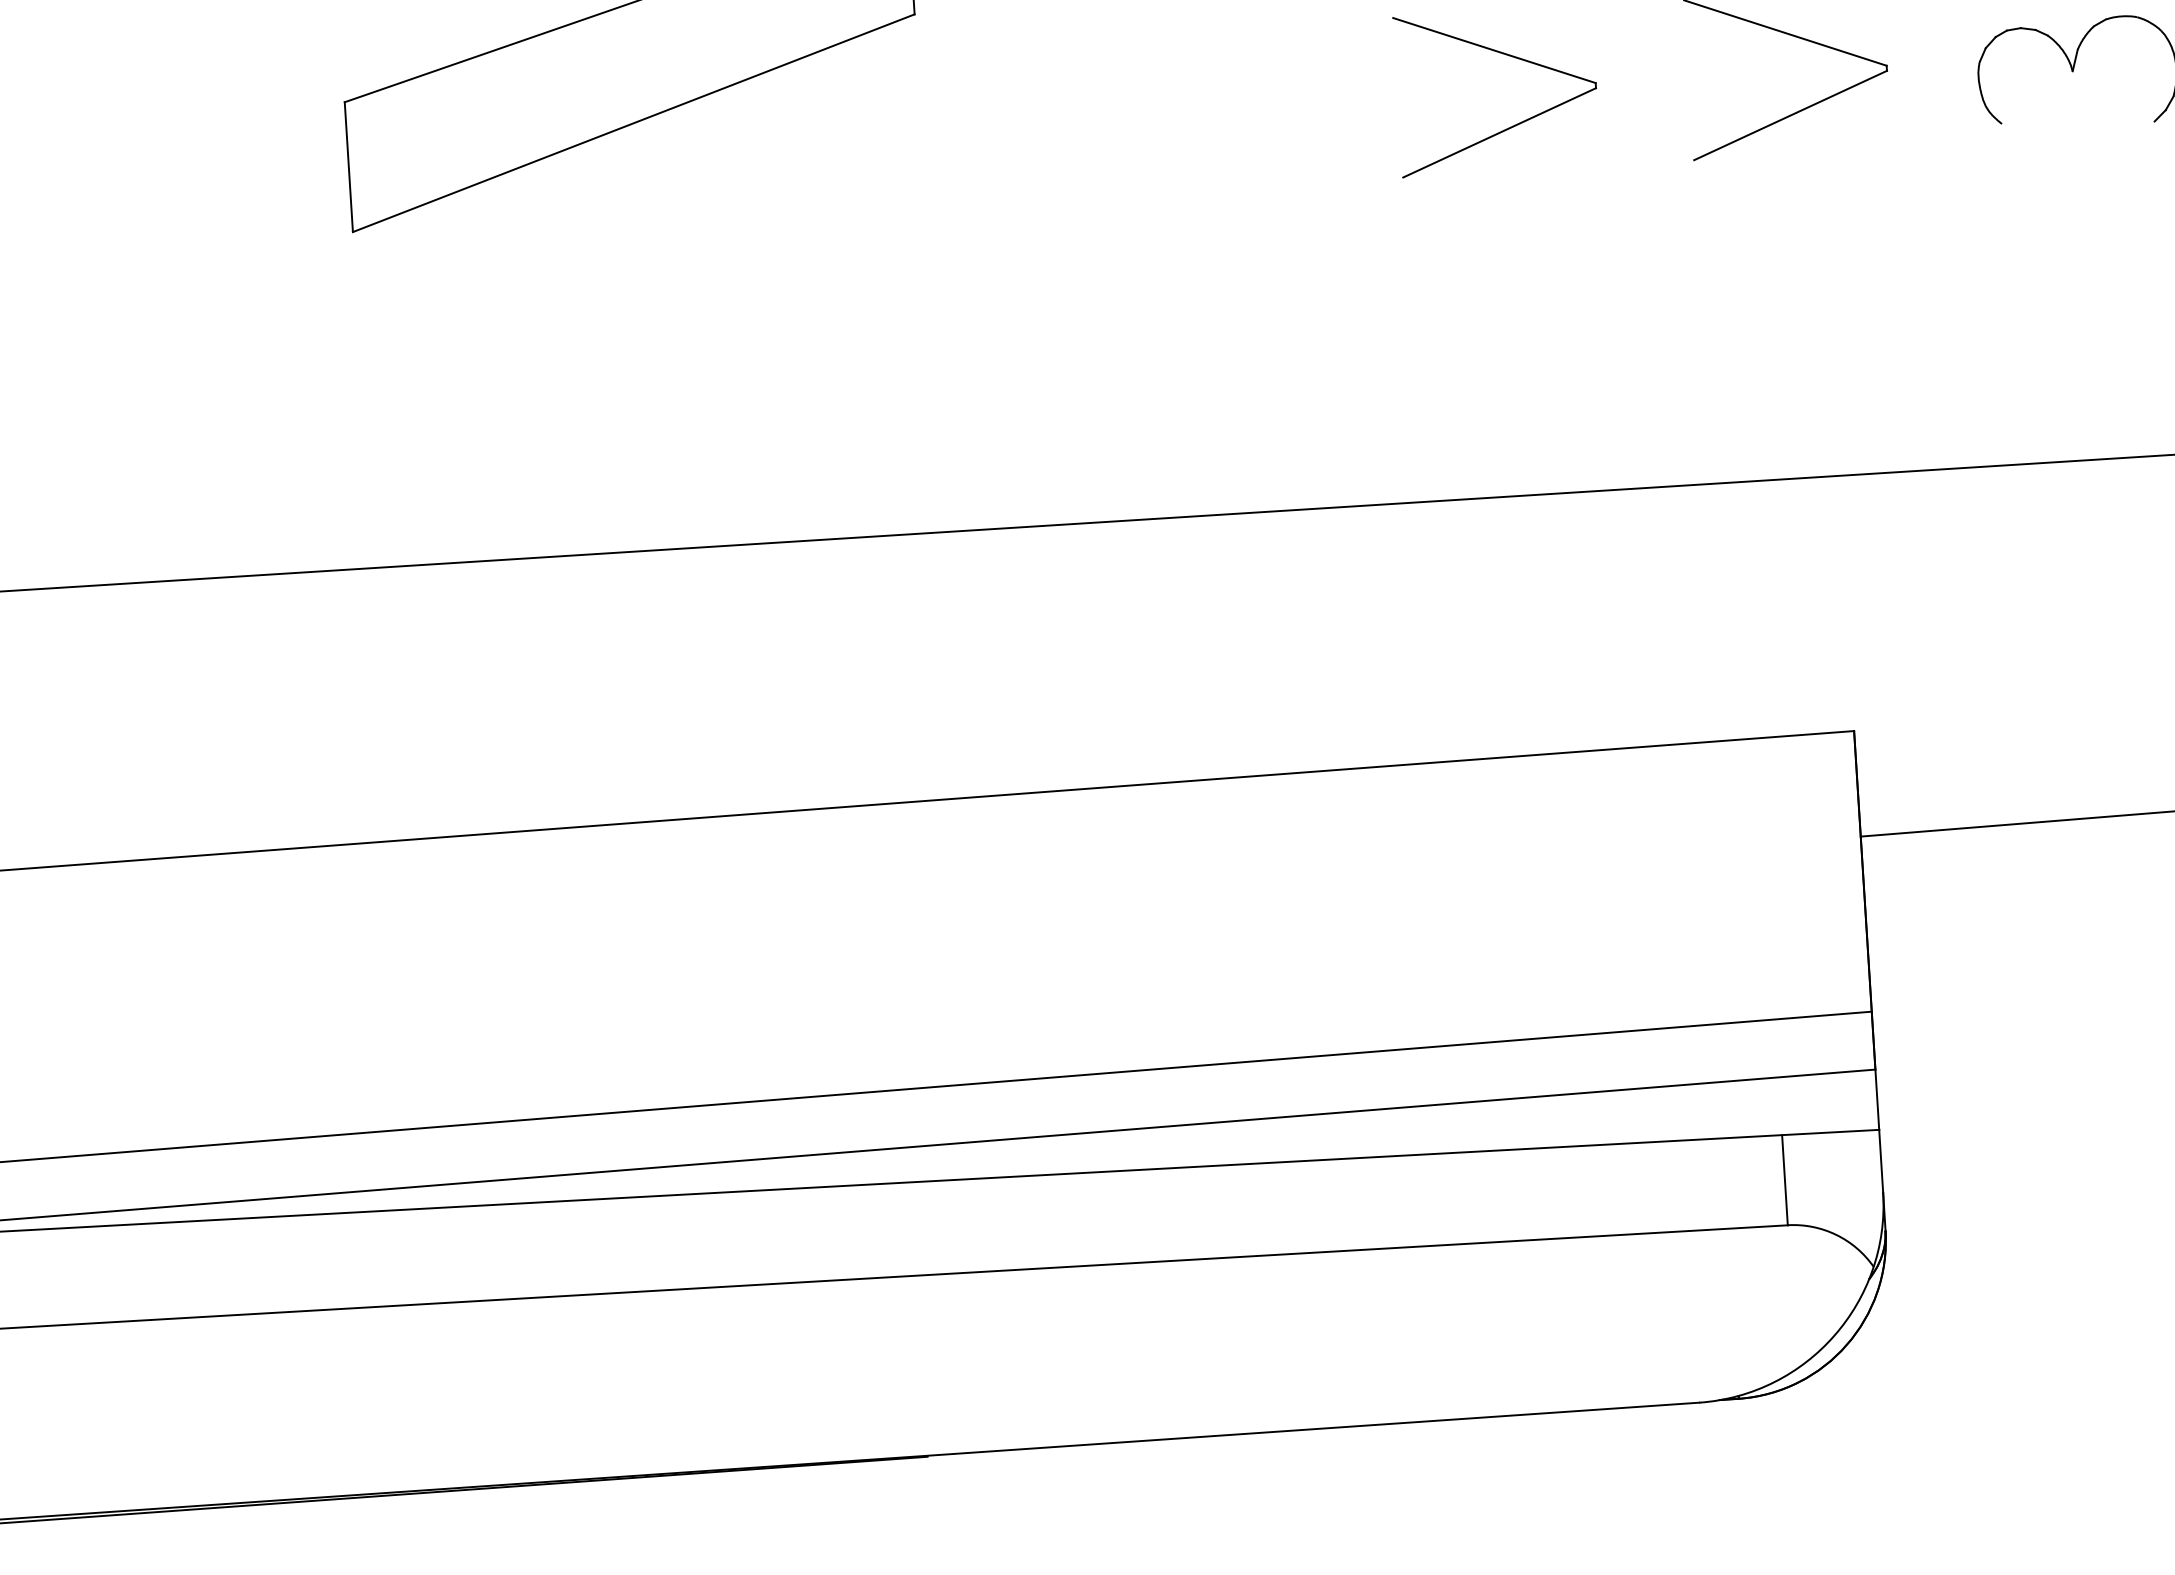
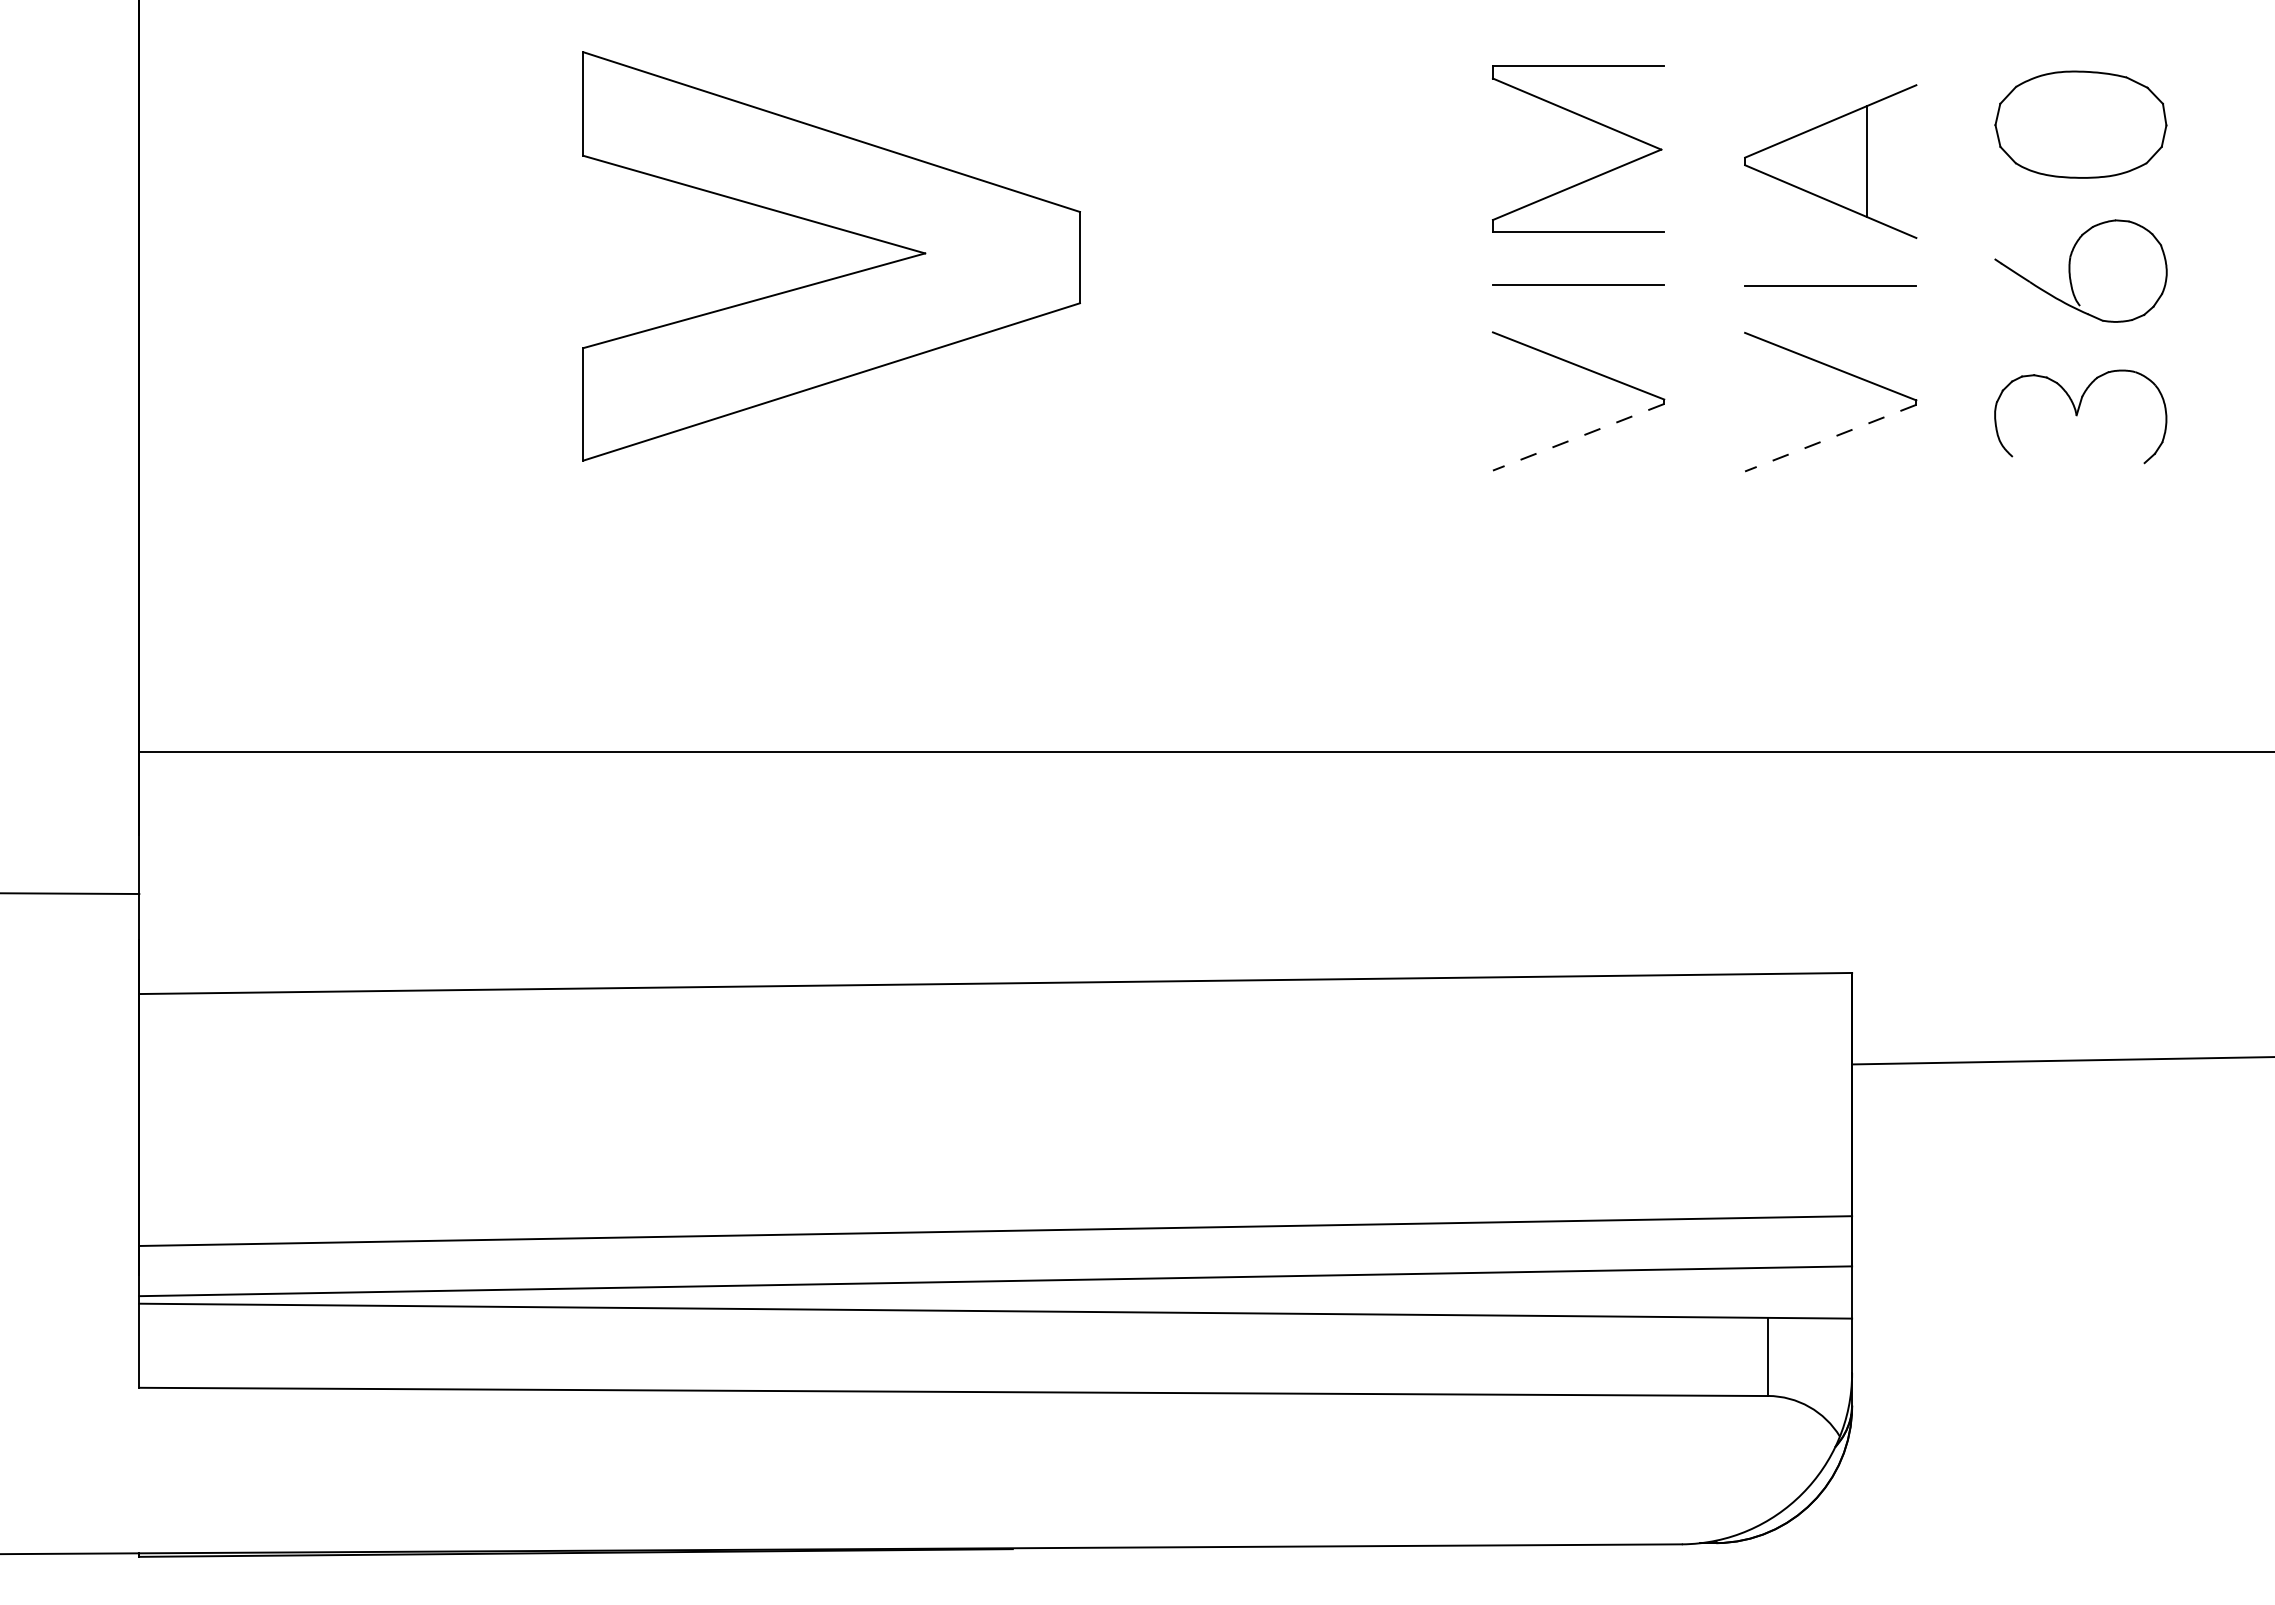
line: (1790, 115) -> (1830, 438), solid -> dashed
line: (1499, 133) -> (1578, 437), solid -> dashed

